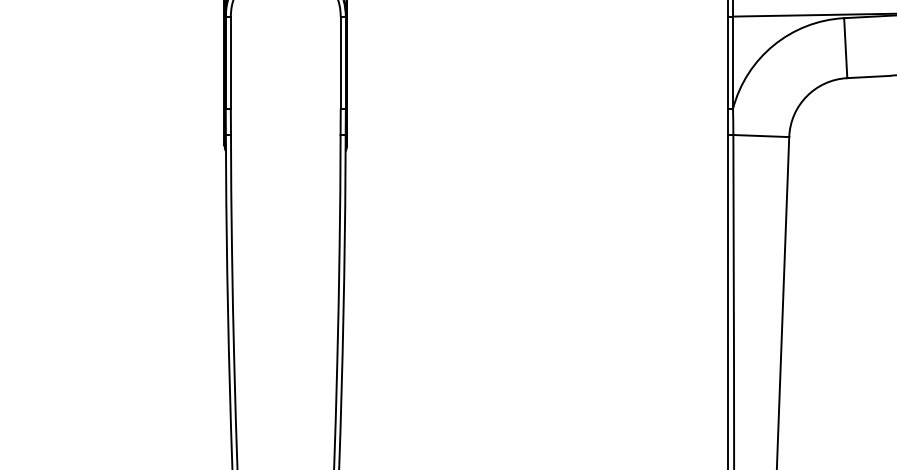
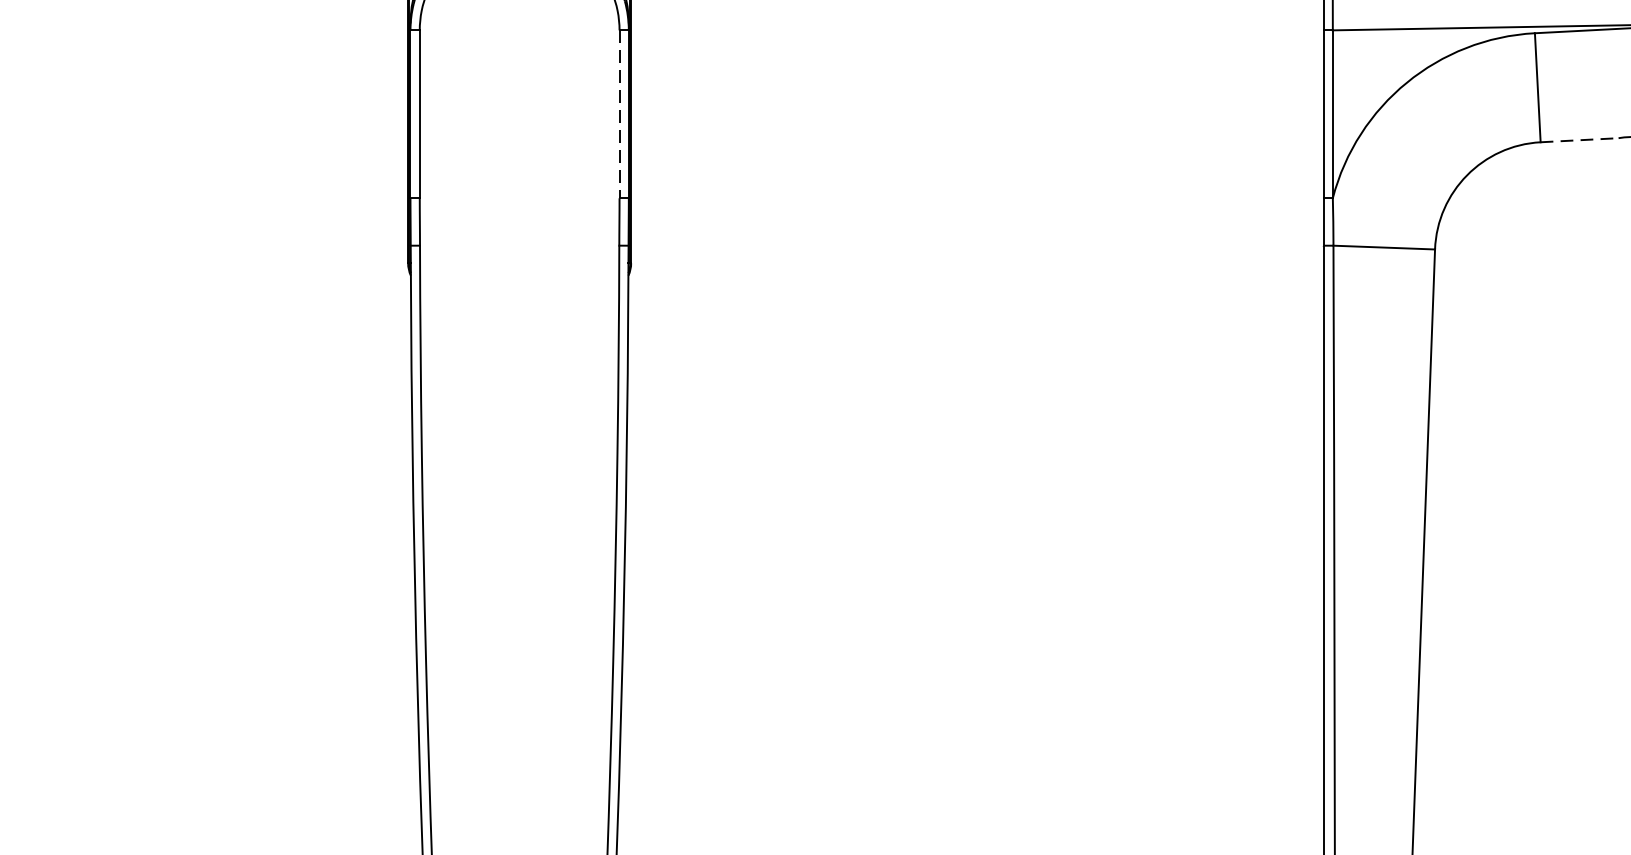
line: (340, 63) -> (619, 115), solid -> dashed
line: (869, 76) -> (1581, 139), solid -> dashed

